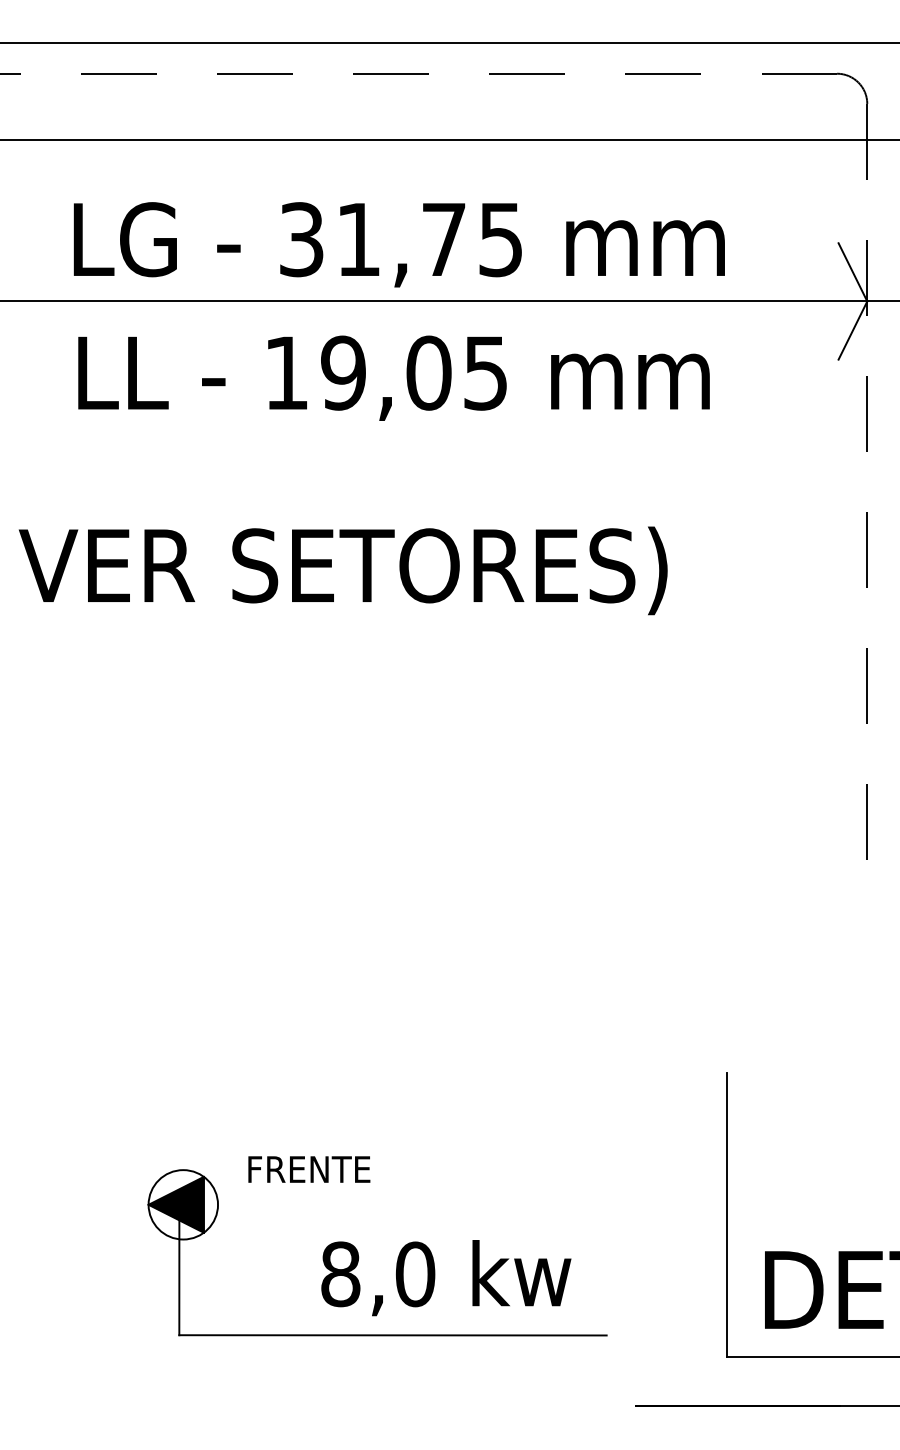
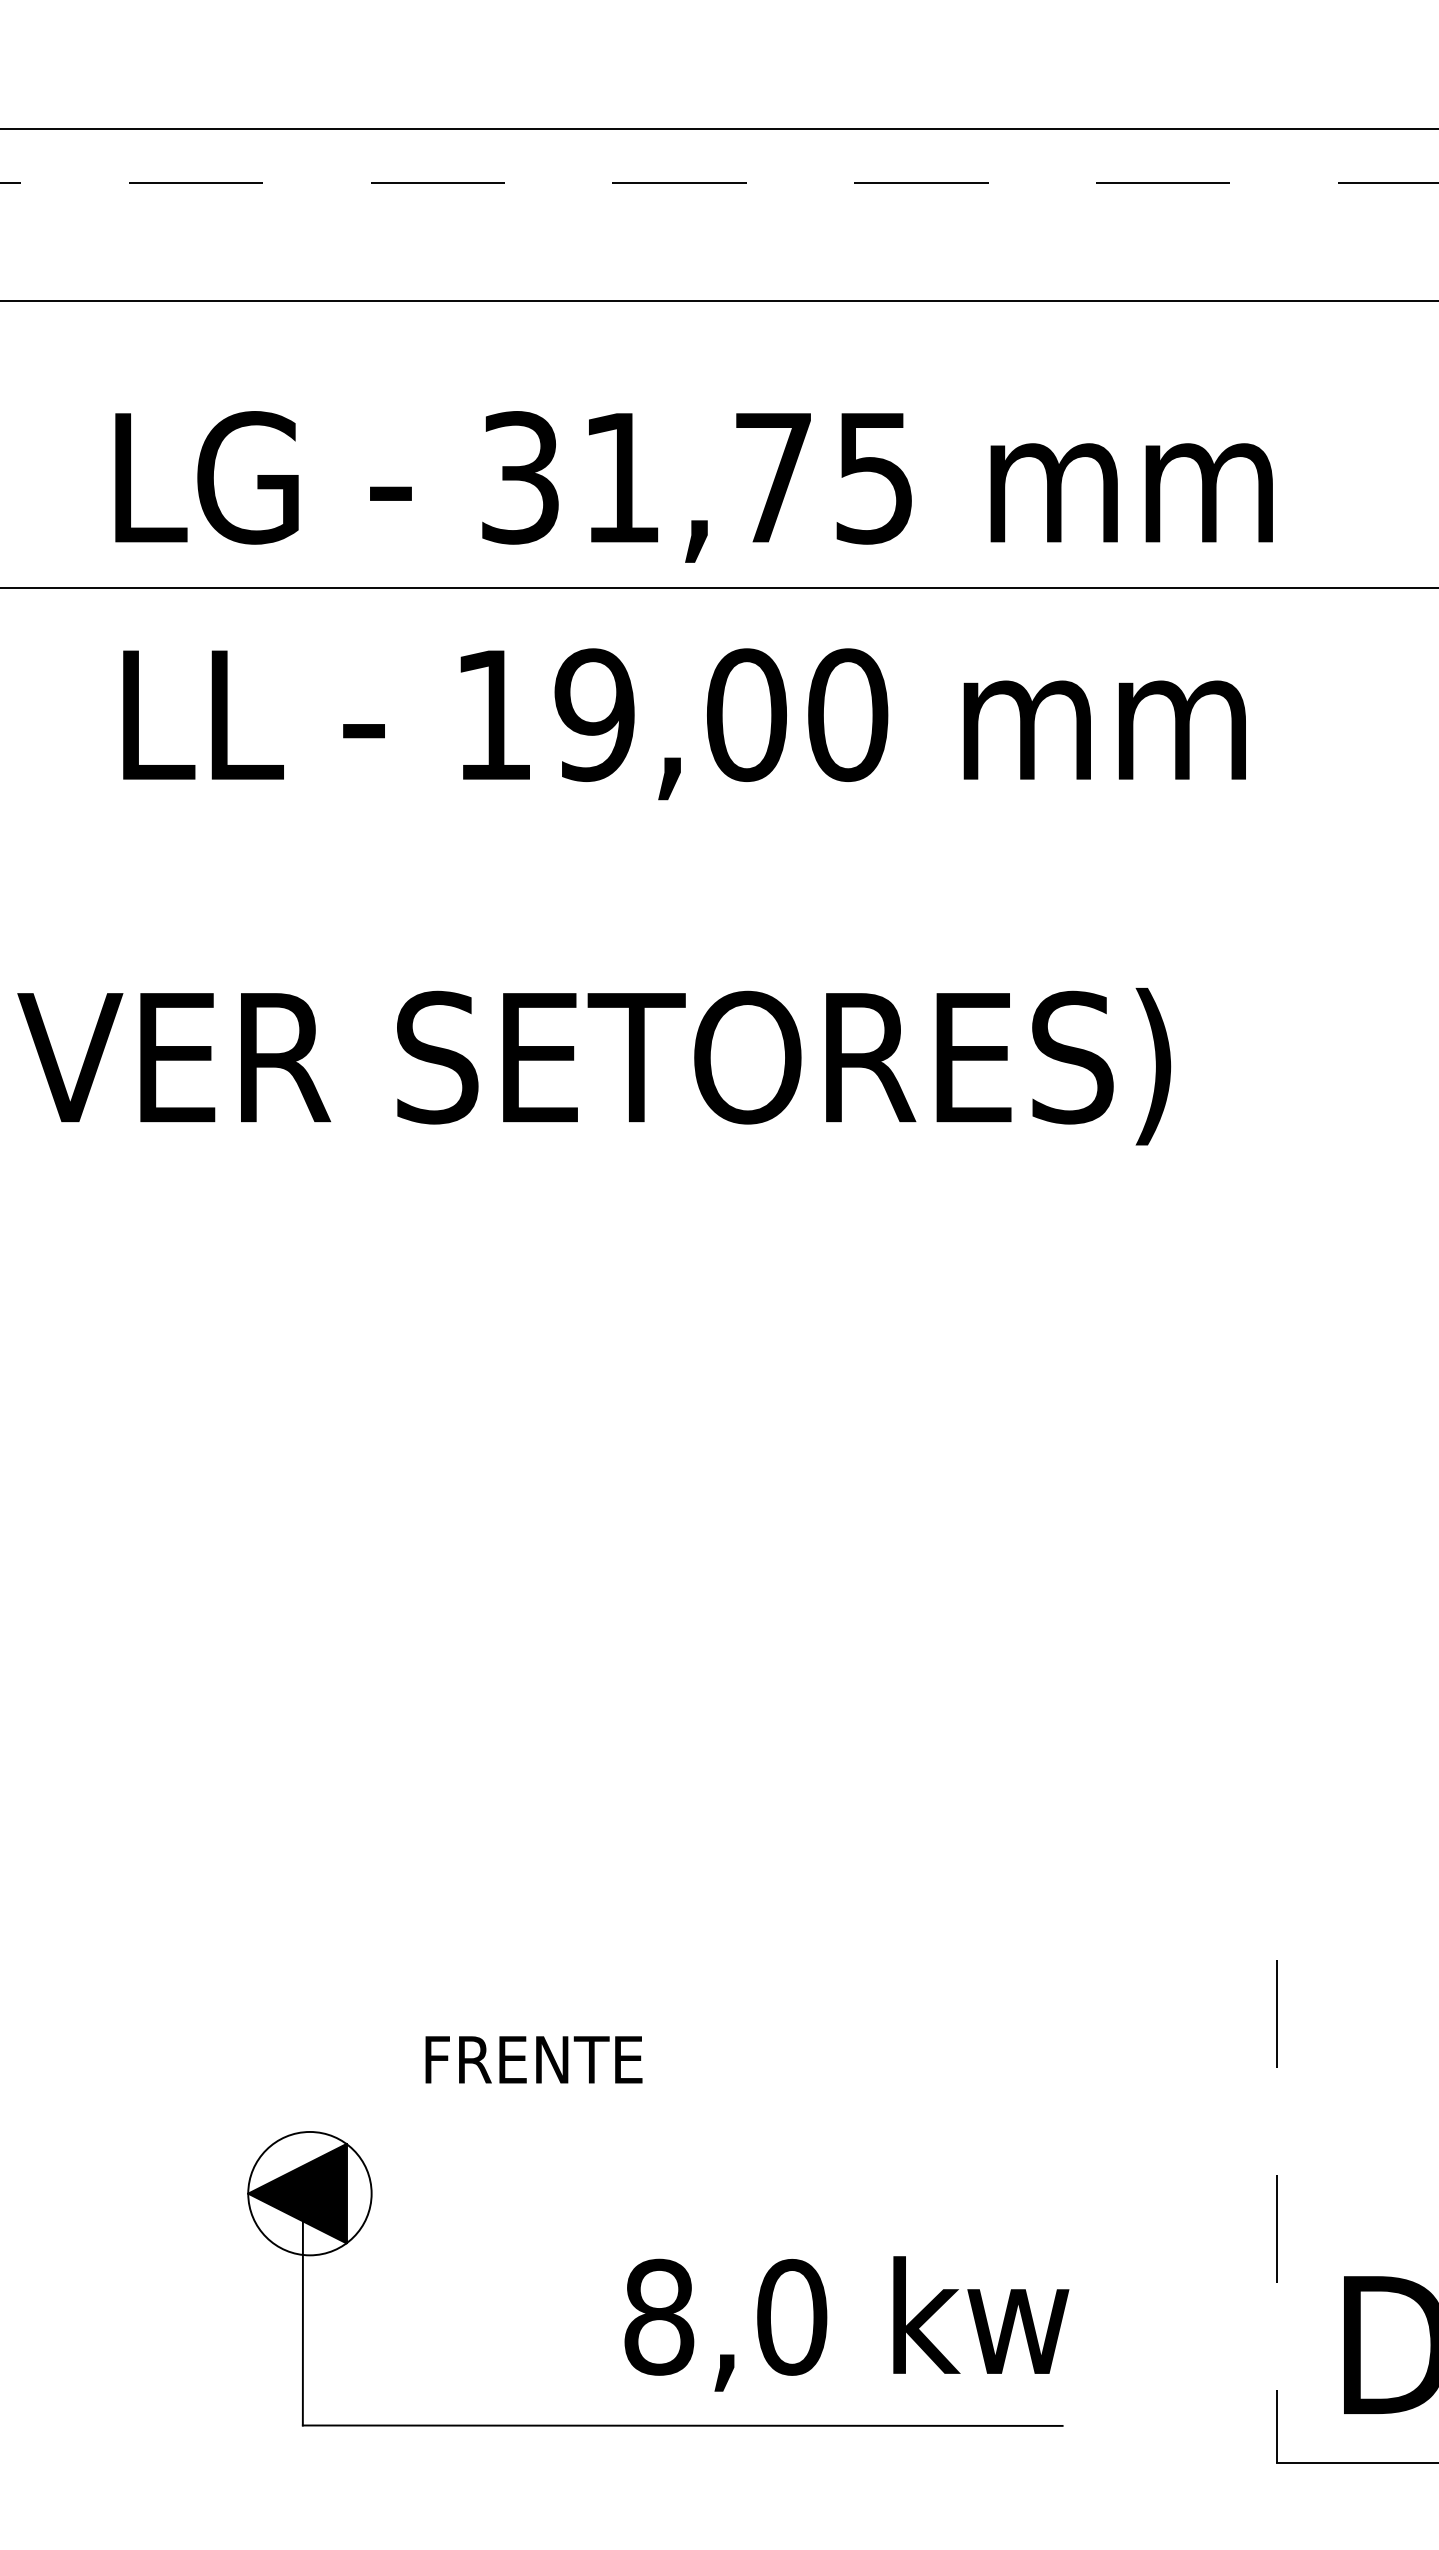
text: (485, 372) -> (847, 713), 19,05 -> 19,00
text: (309, 1169) -> (534, 2059), moved
line: (727, 1215) -> (1277, 2212), solid -> dashed
text: (446, 1278) -> (847, 2324), moved

